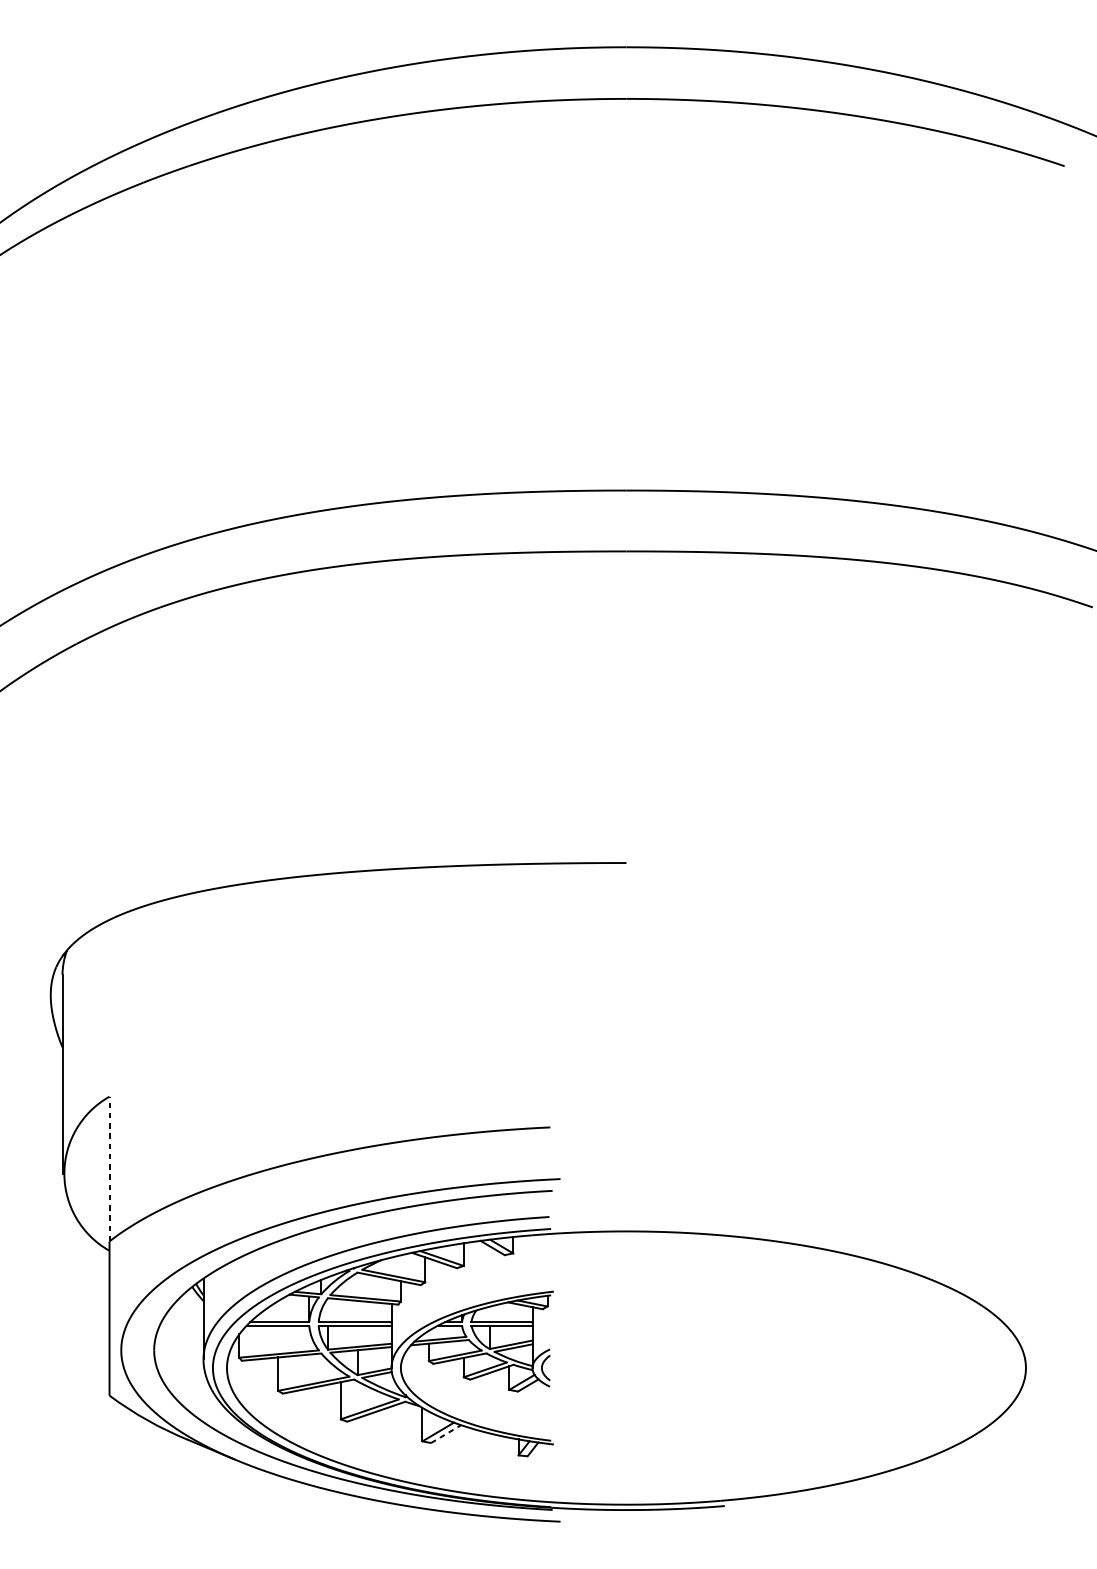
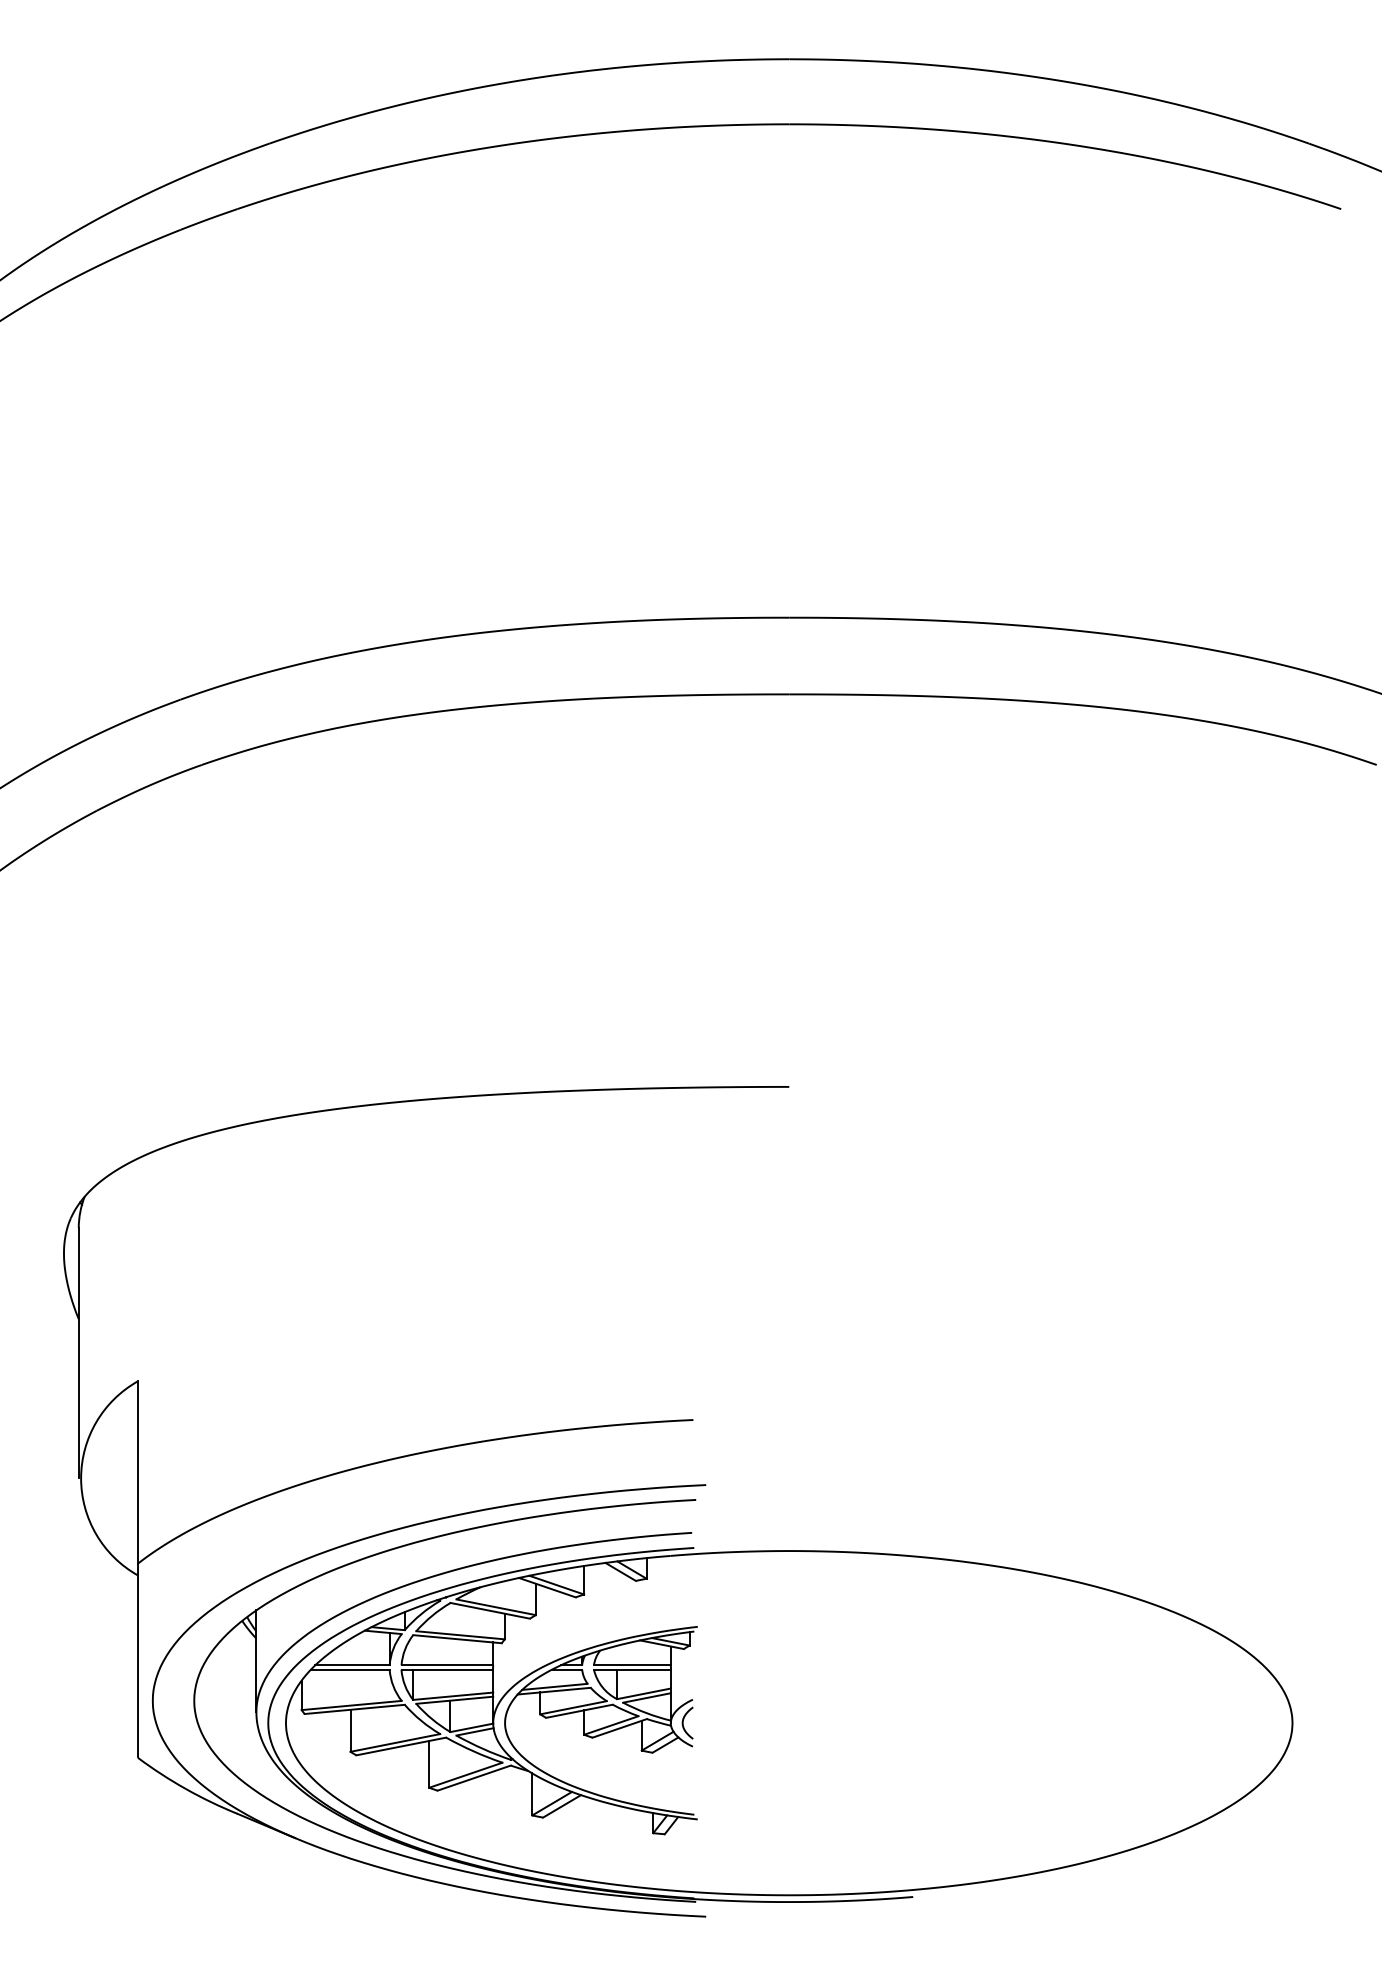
line: (109, 1168) -> (138, 1471), dashed -> solid
line: (446, 1434) -> (562, 1806), dashed -> solid

